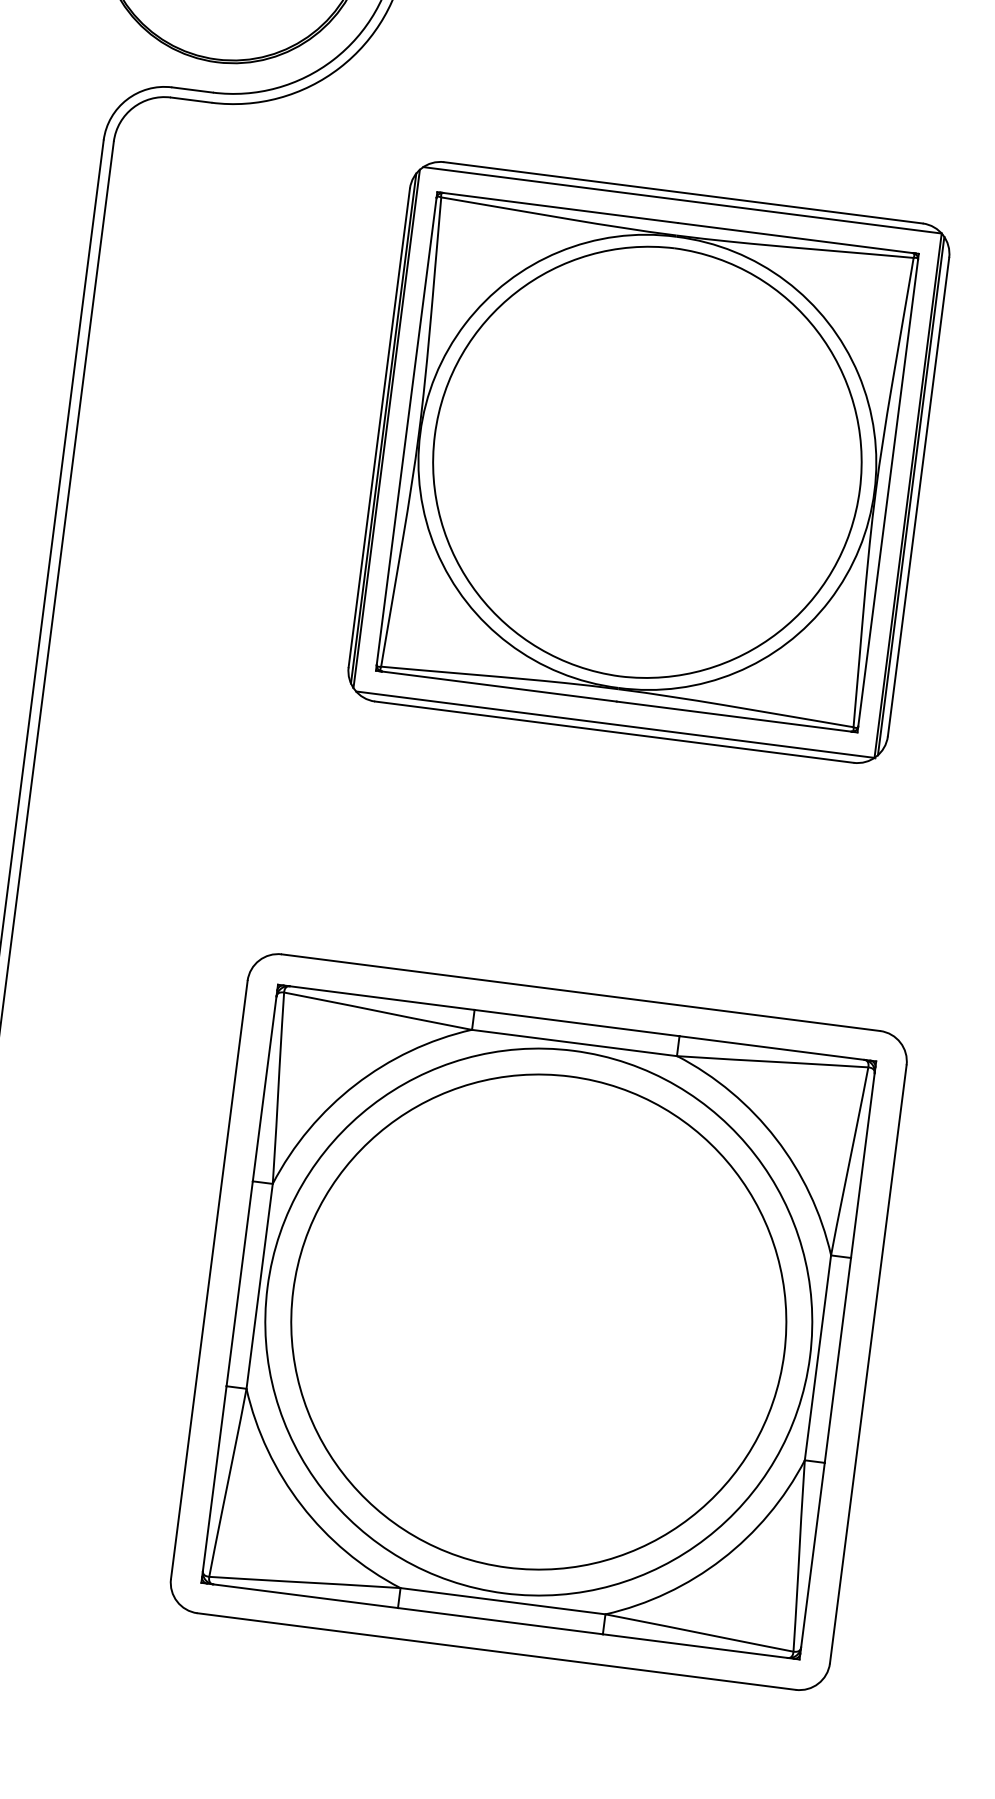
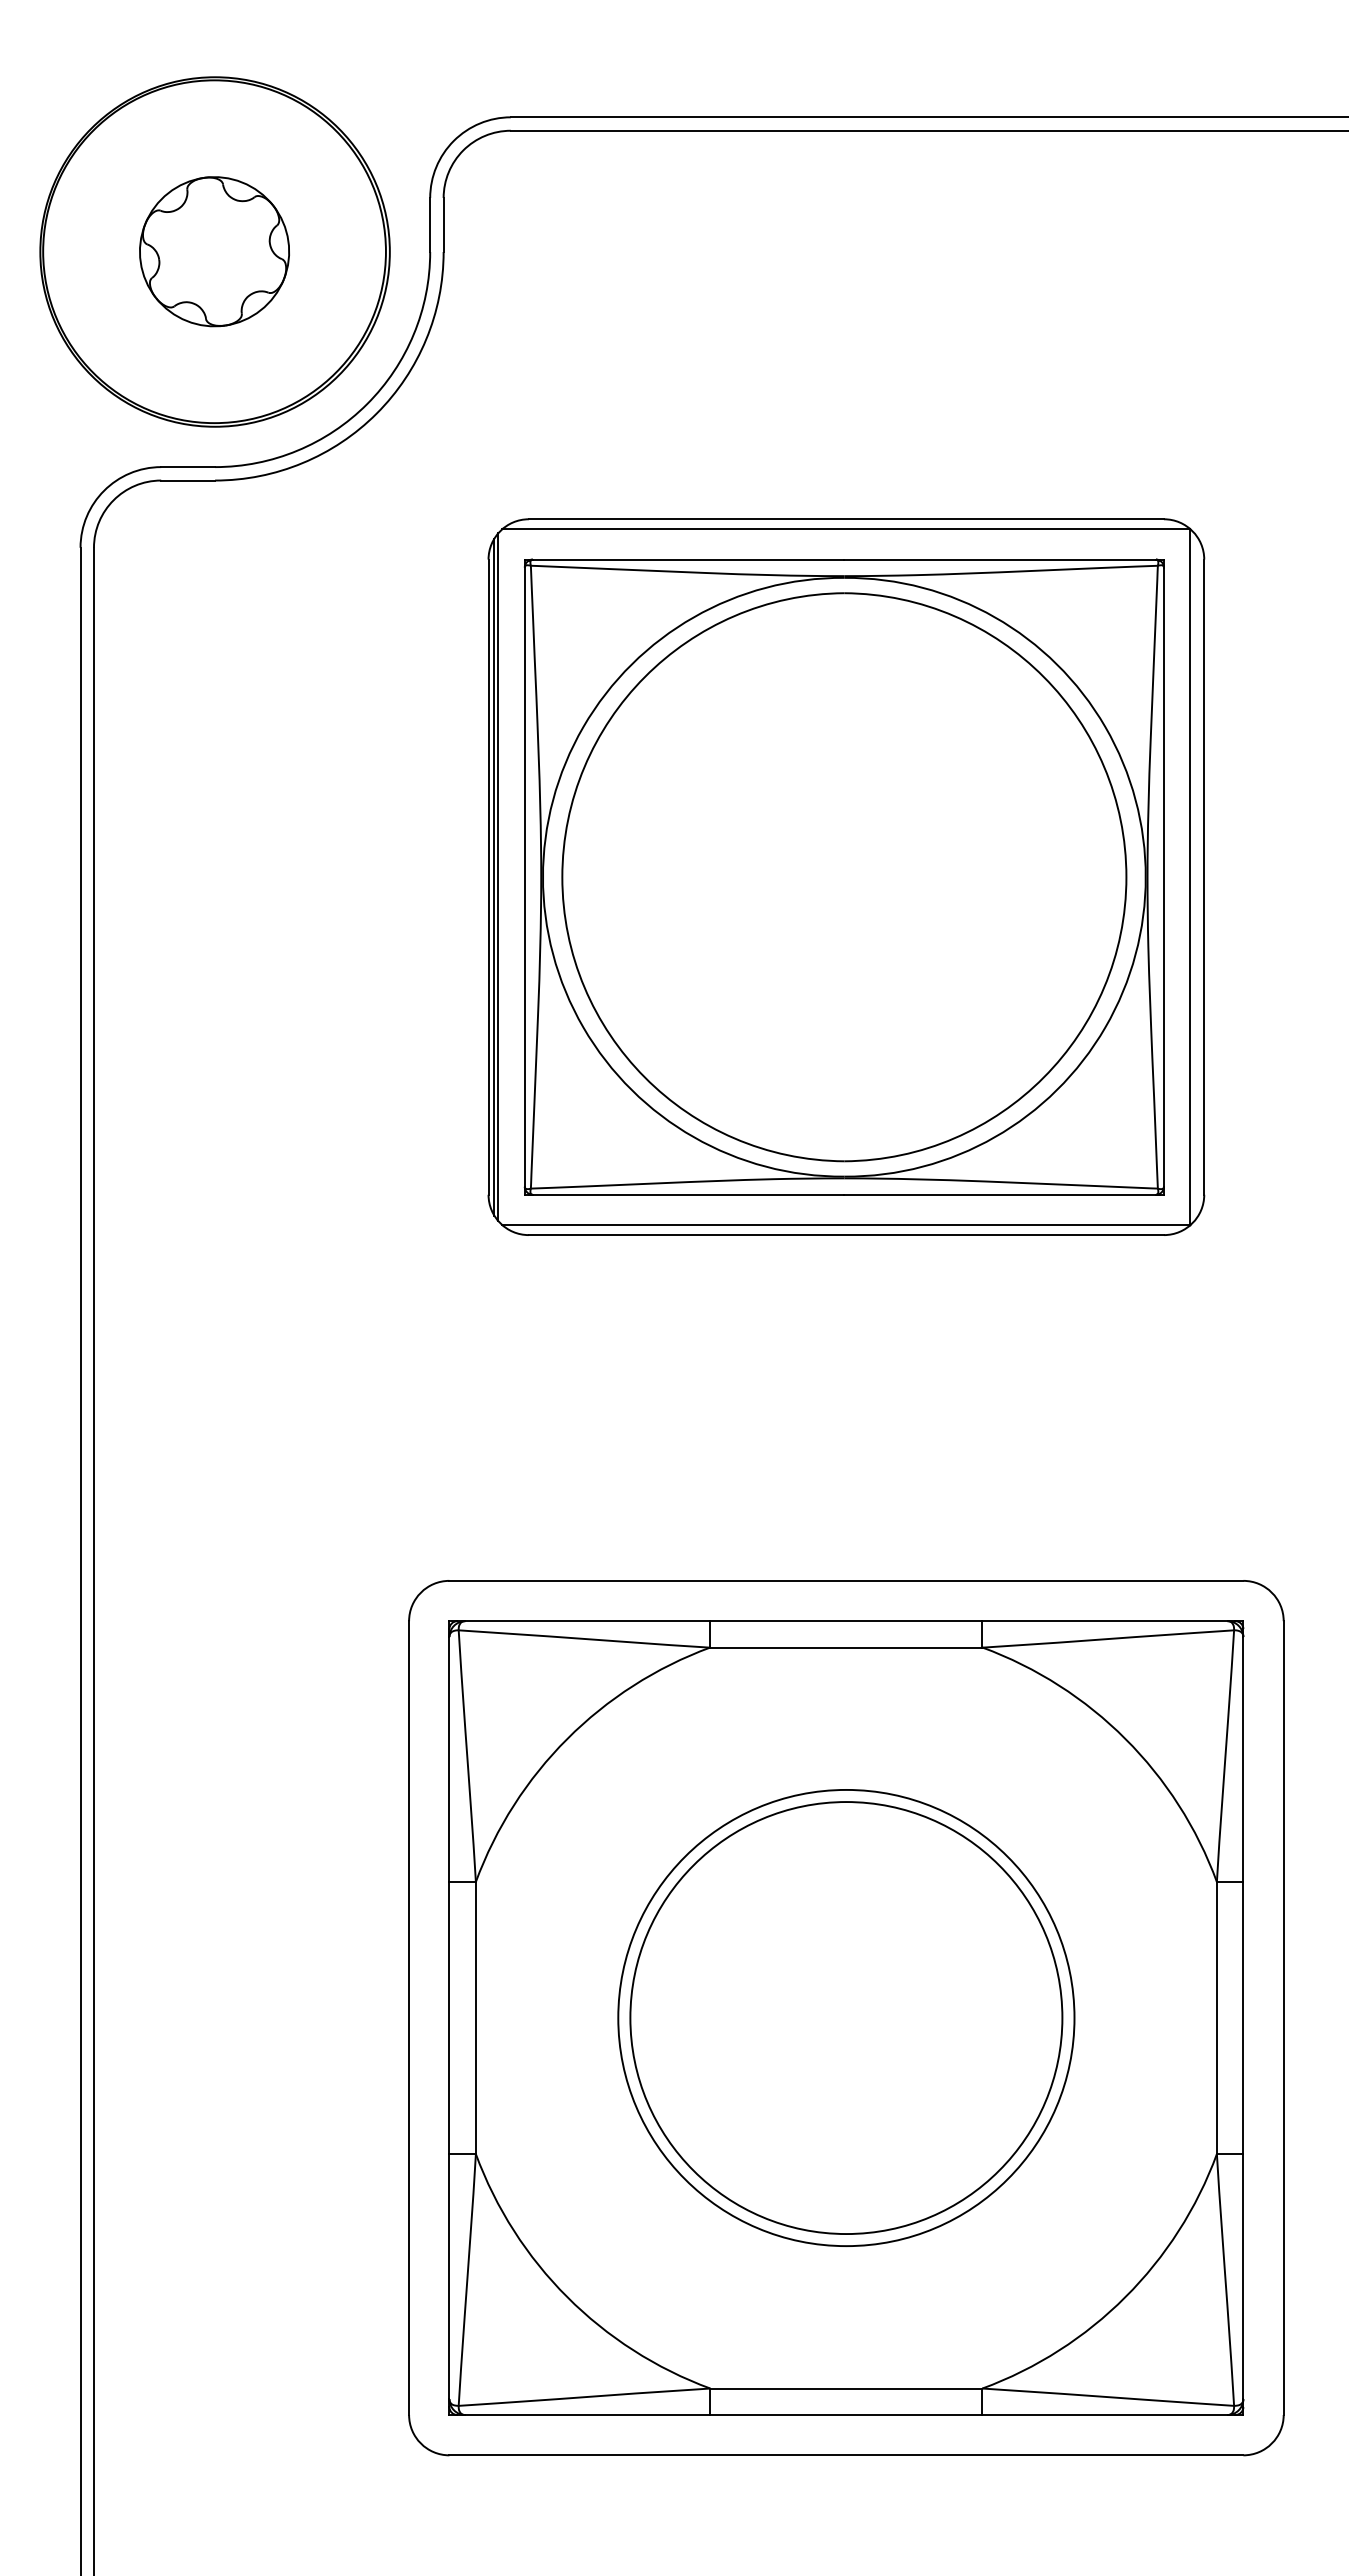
line: (911, 496) -> (1194, 877), removed
circle: (538, 1321) -> (846, 2017), size x0.7
circle: (538, 1322) -> (846, 2018), size x0.6

